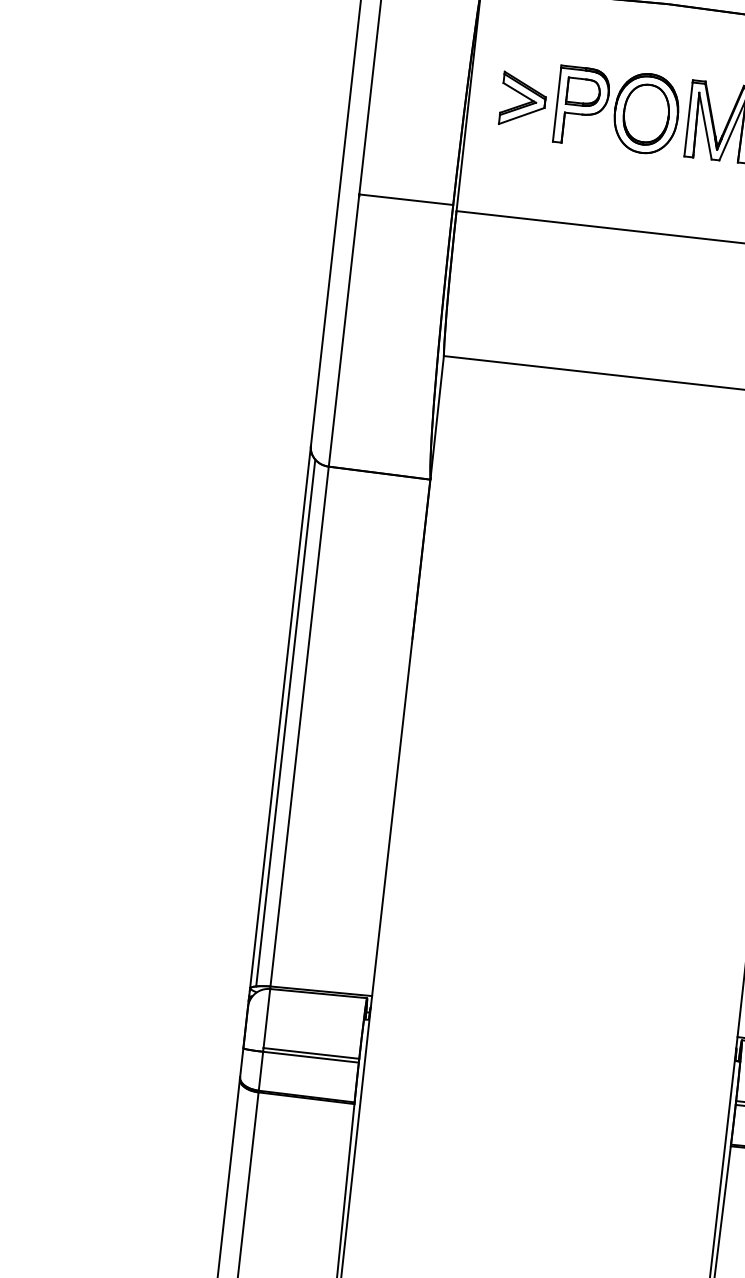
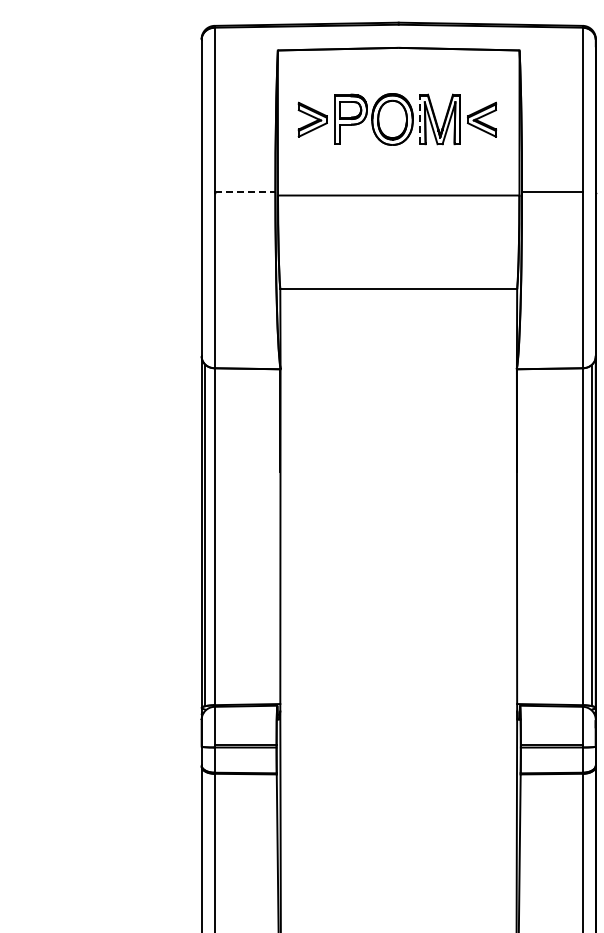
line: (687, 119) -> (419, 120), solid -> dashed
line: (407, 199) -> (245, 191), solid -> dashed

